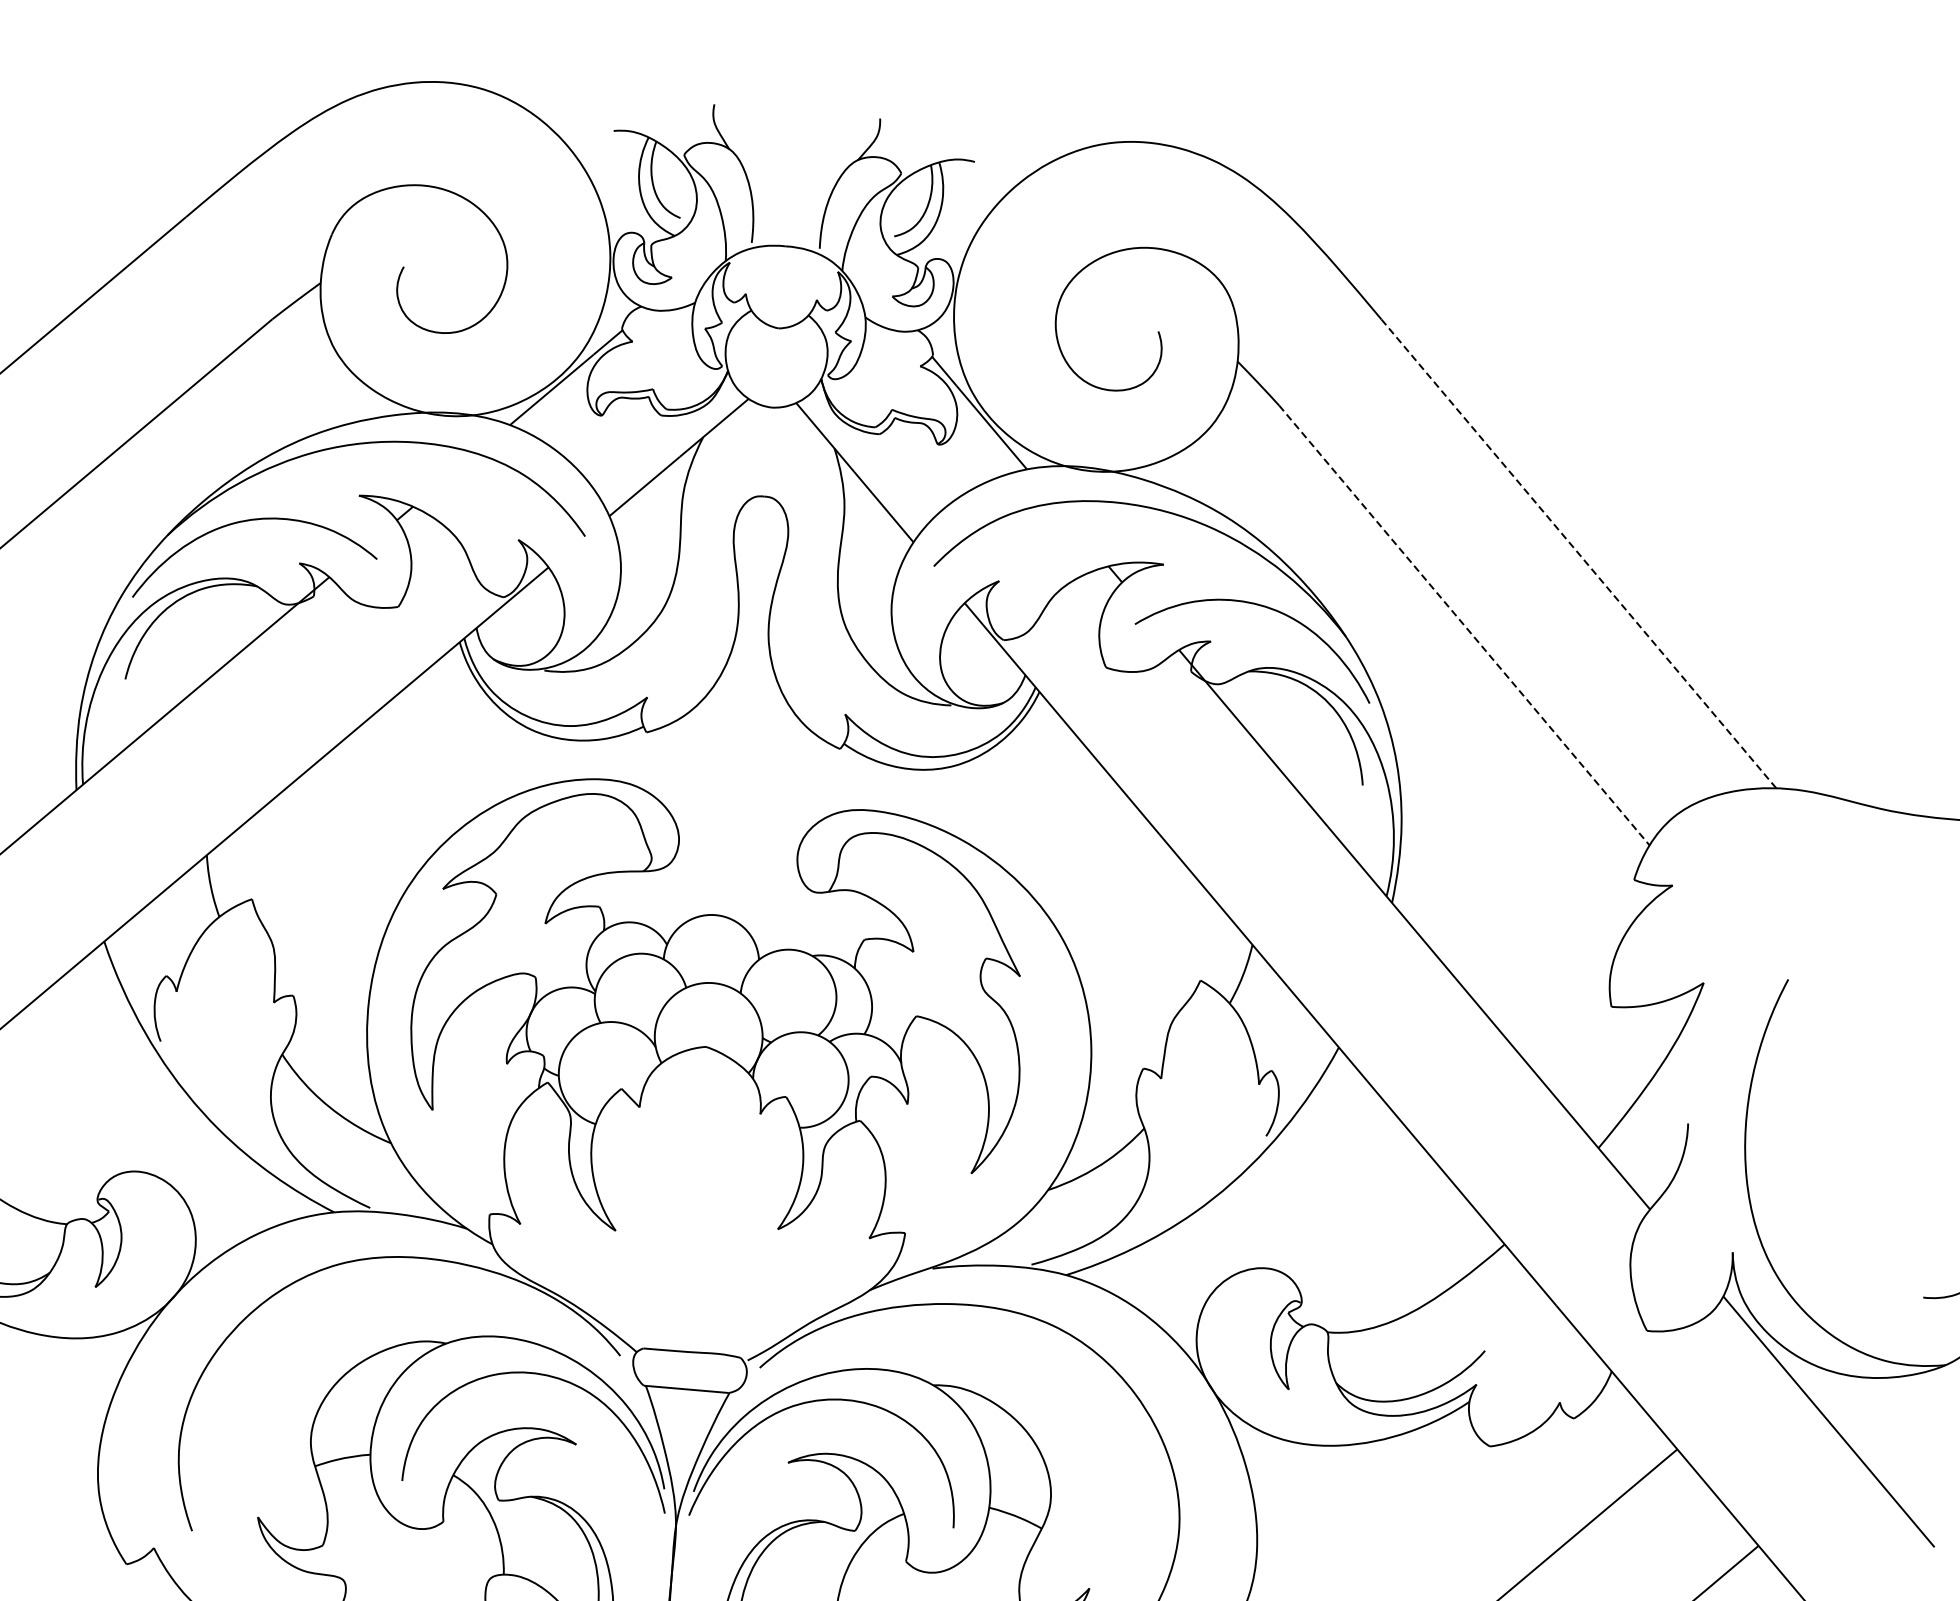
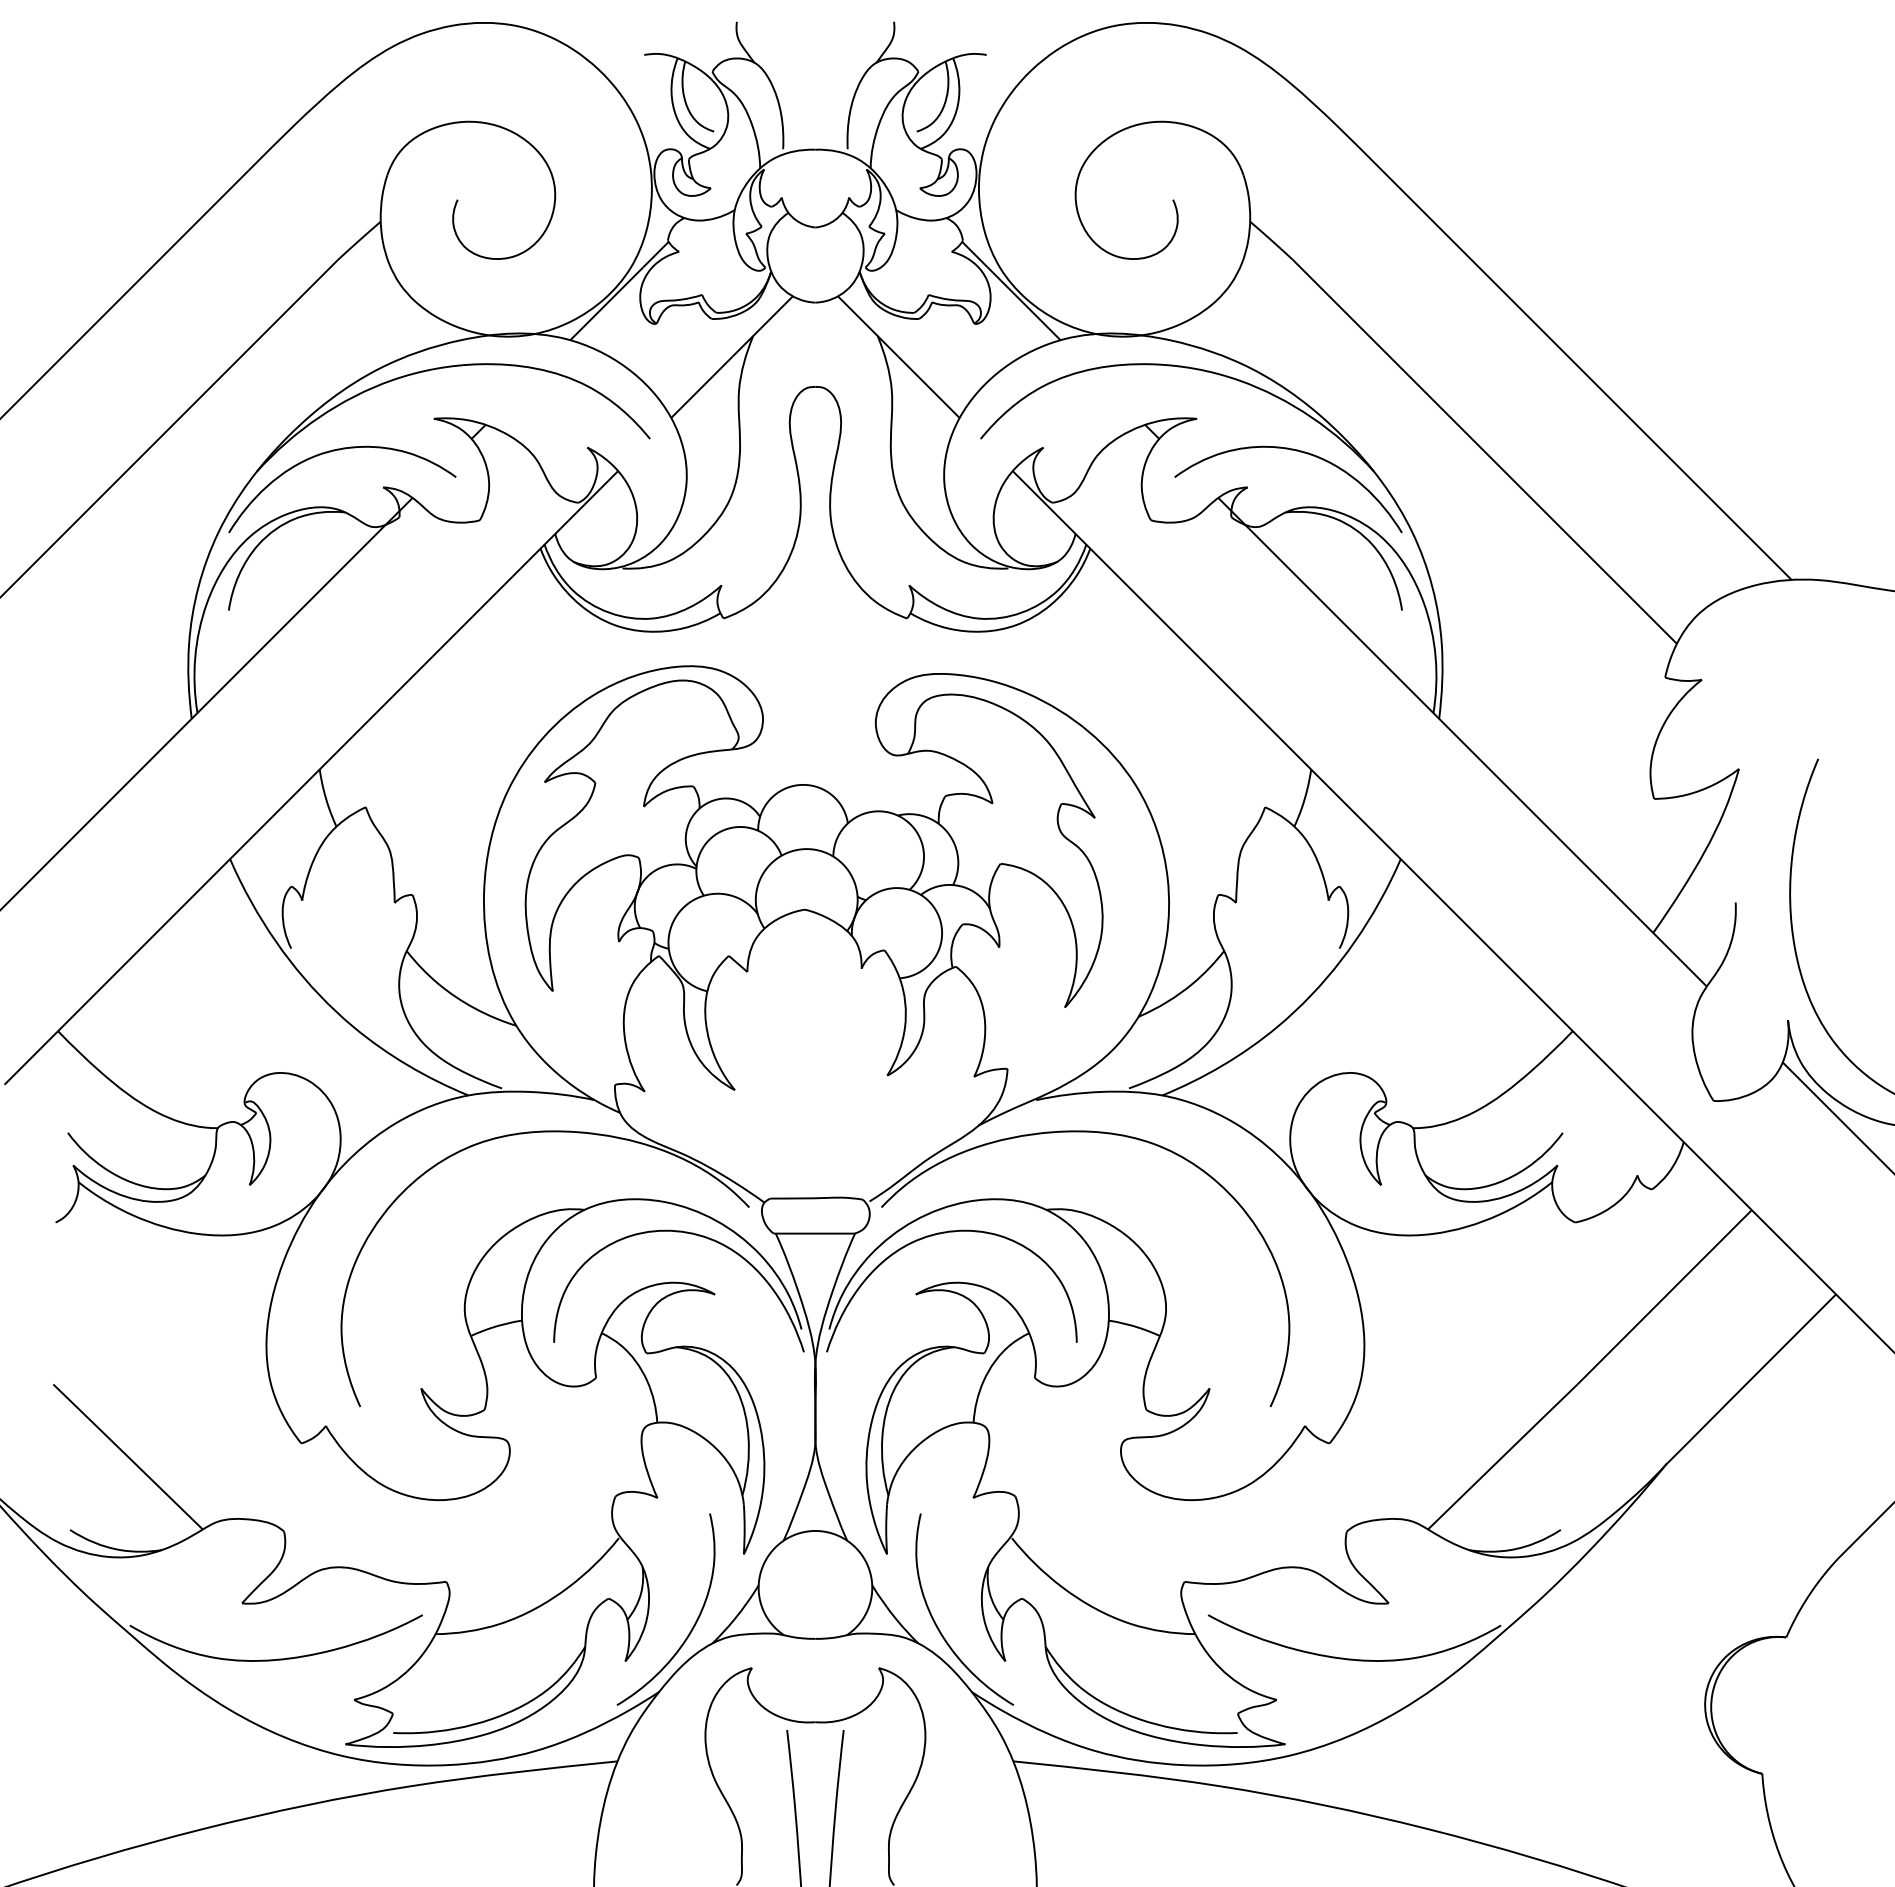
line: (1578, 554) -> (1586, 375), dashed -> solid
line: (1464, 625) -> (1484, 451), dashed -> solid

